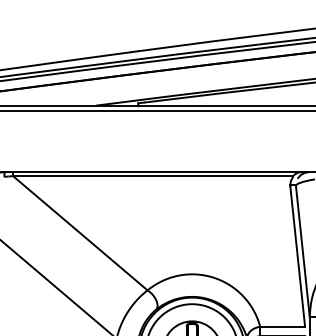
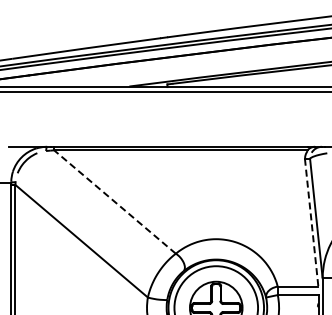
line: (80, 233) -> (115, 202), solid -> dashed
line: (297, 256) -> (311, 223), solid -> dashed

